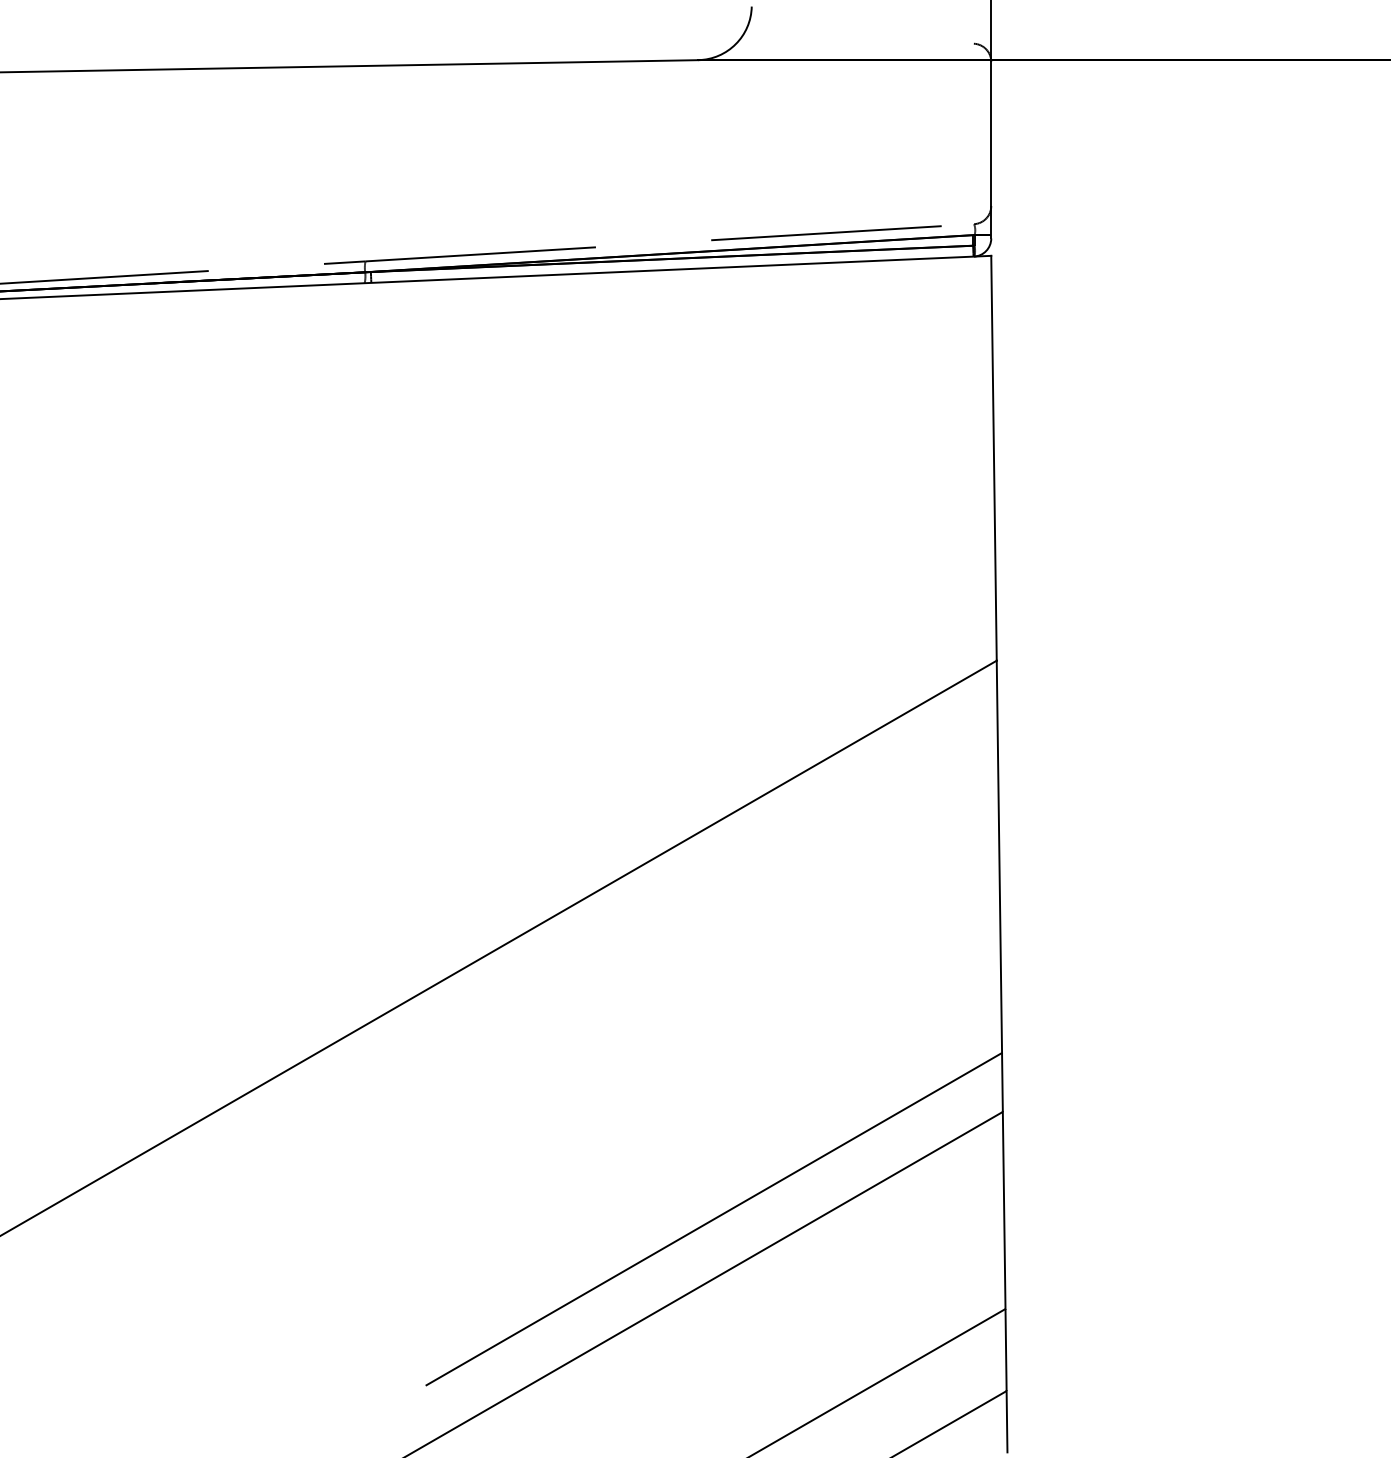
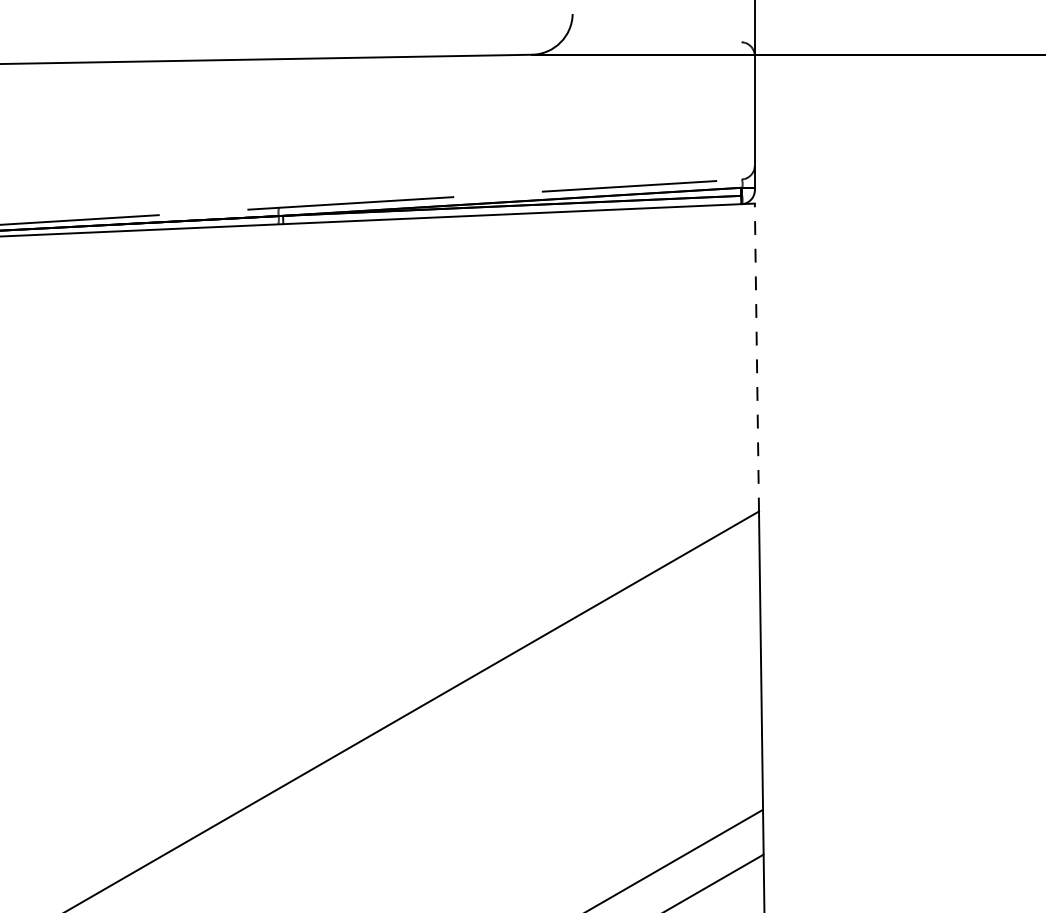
line: (994, 457) -> (757, 356), solid -> dashed

